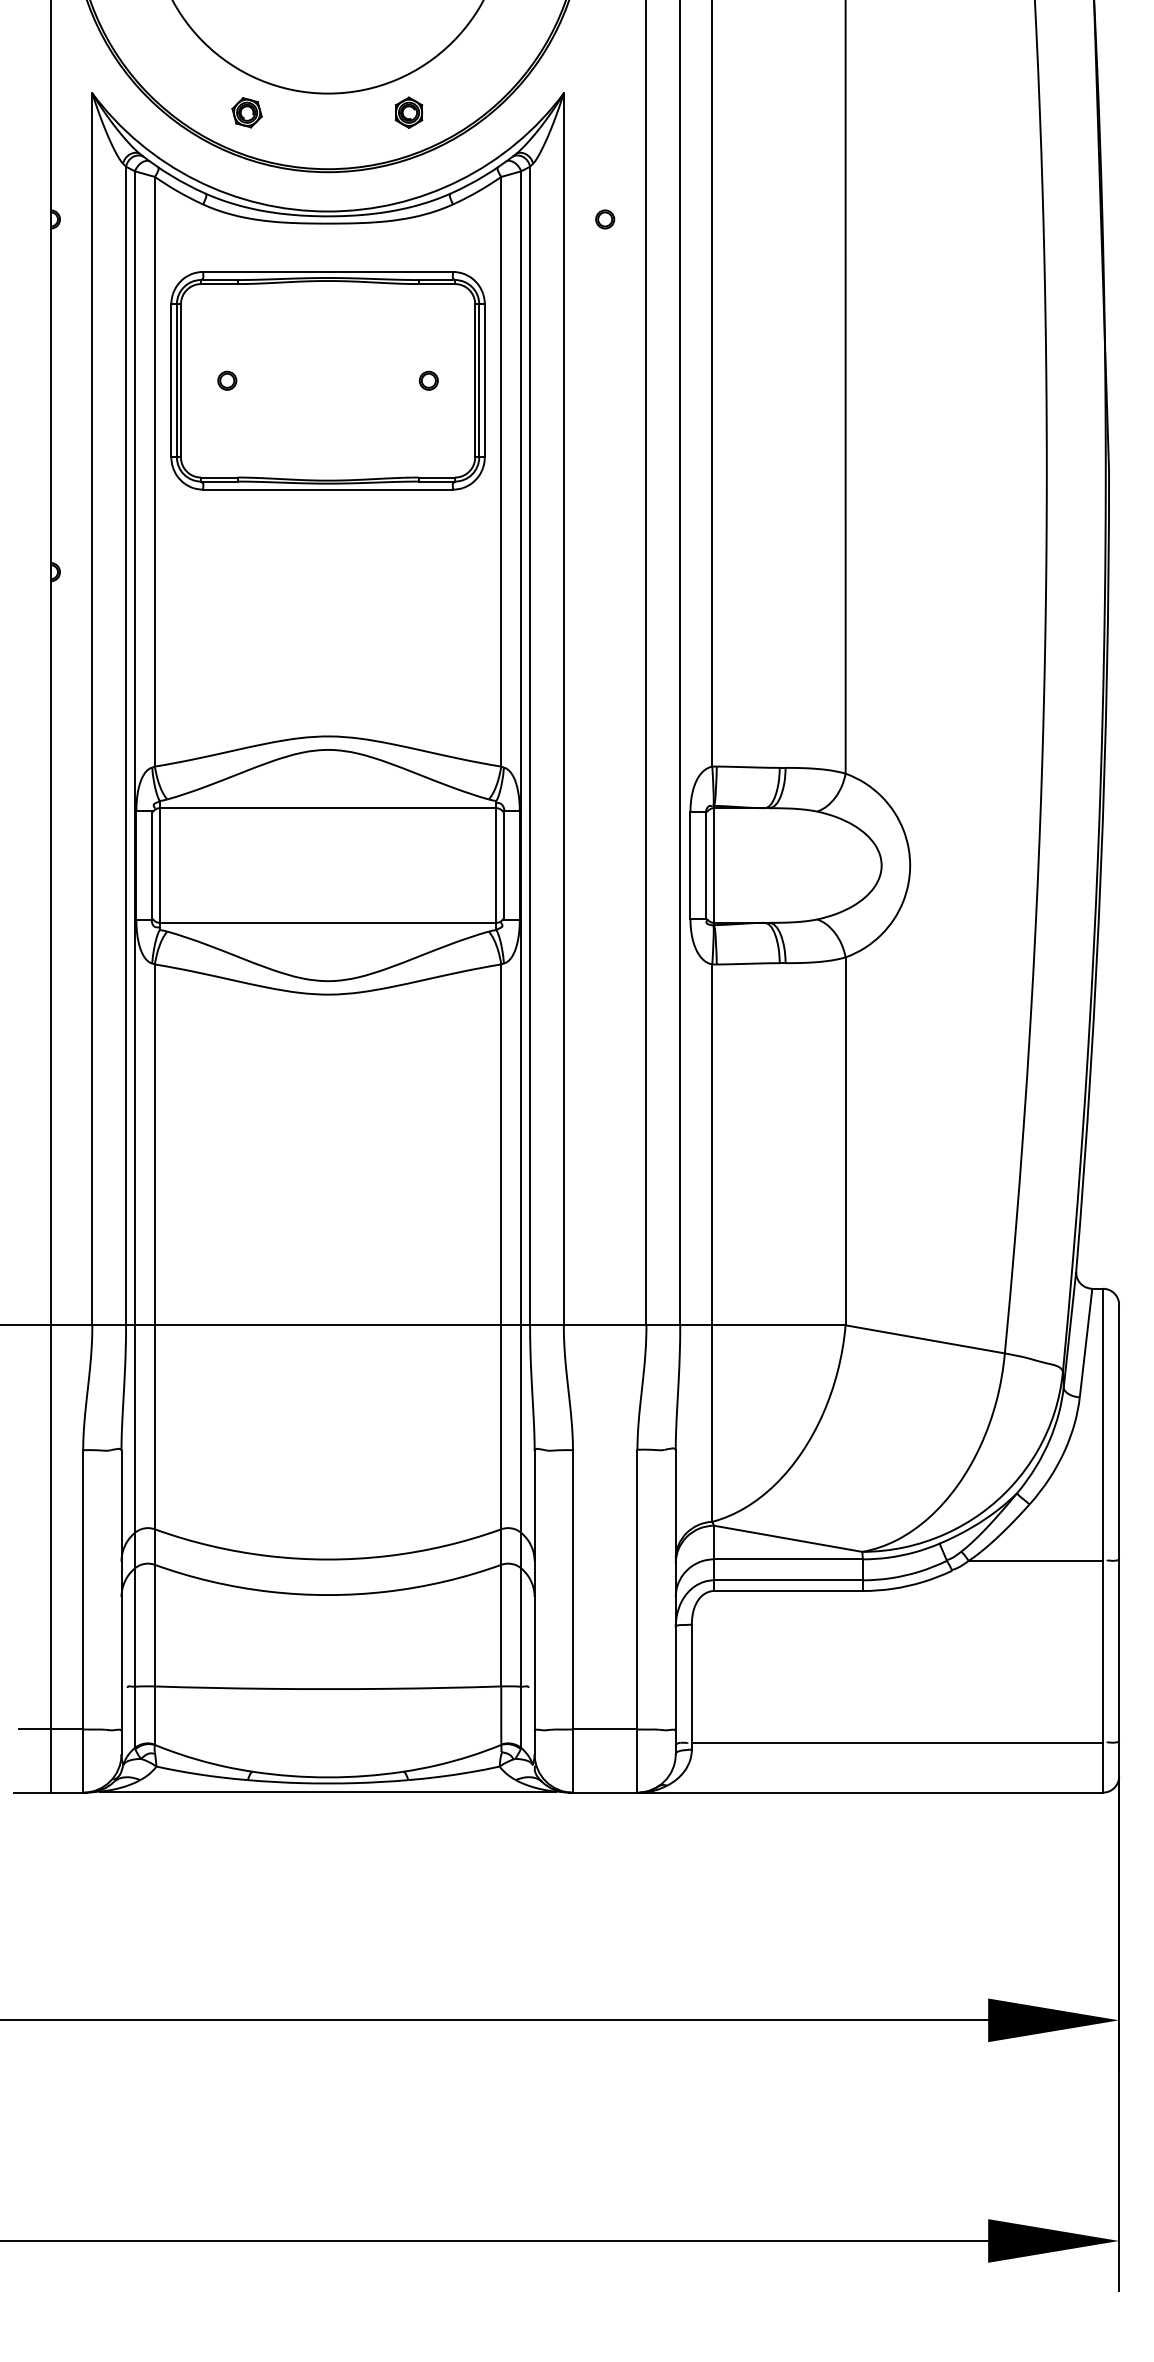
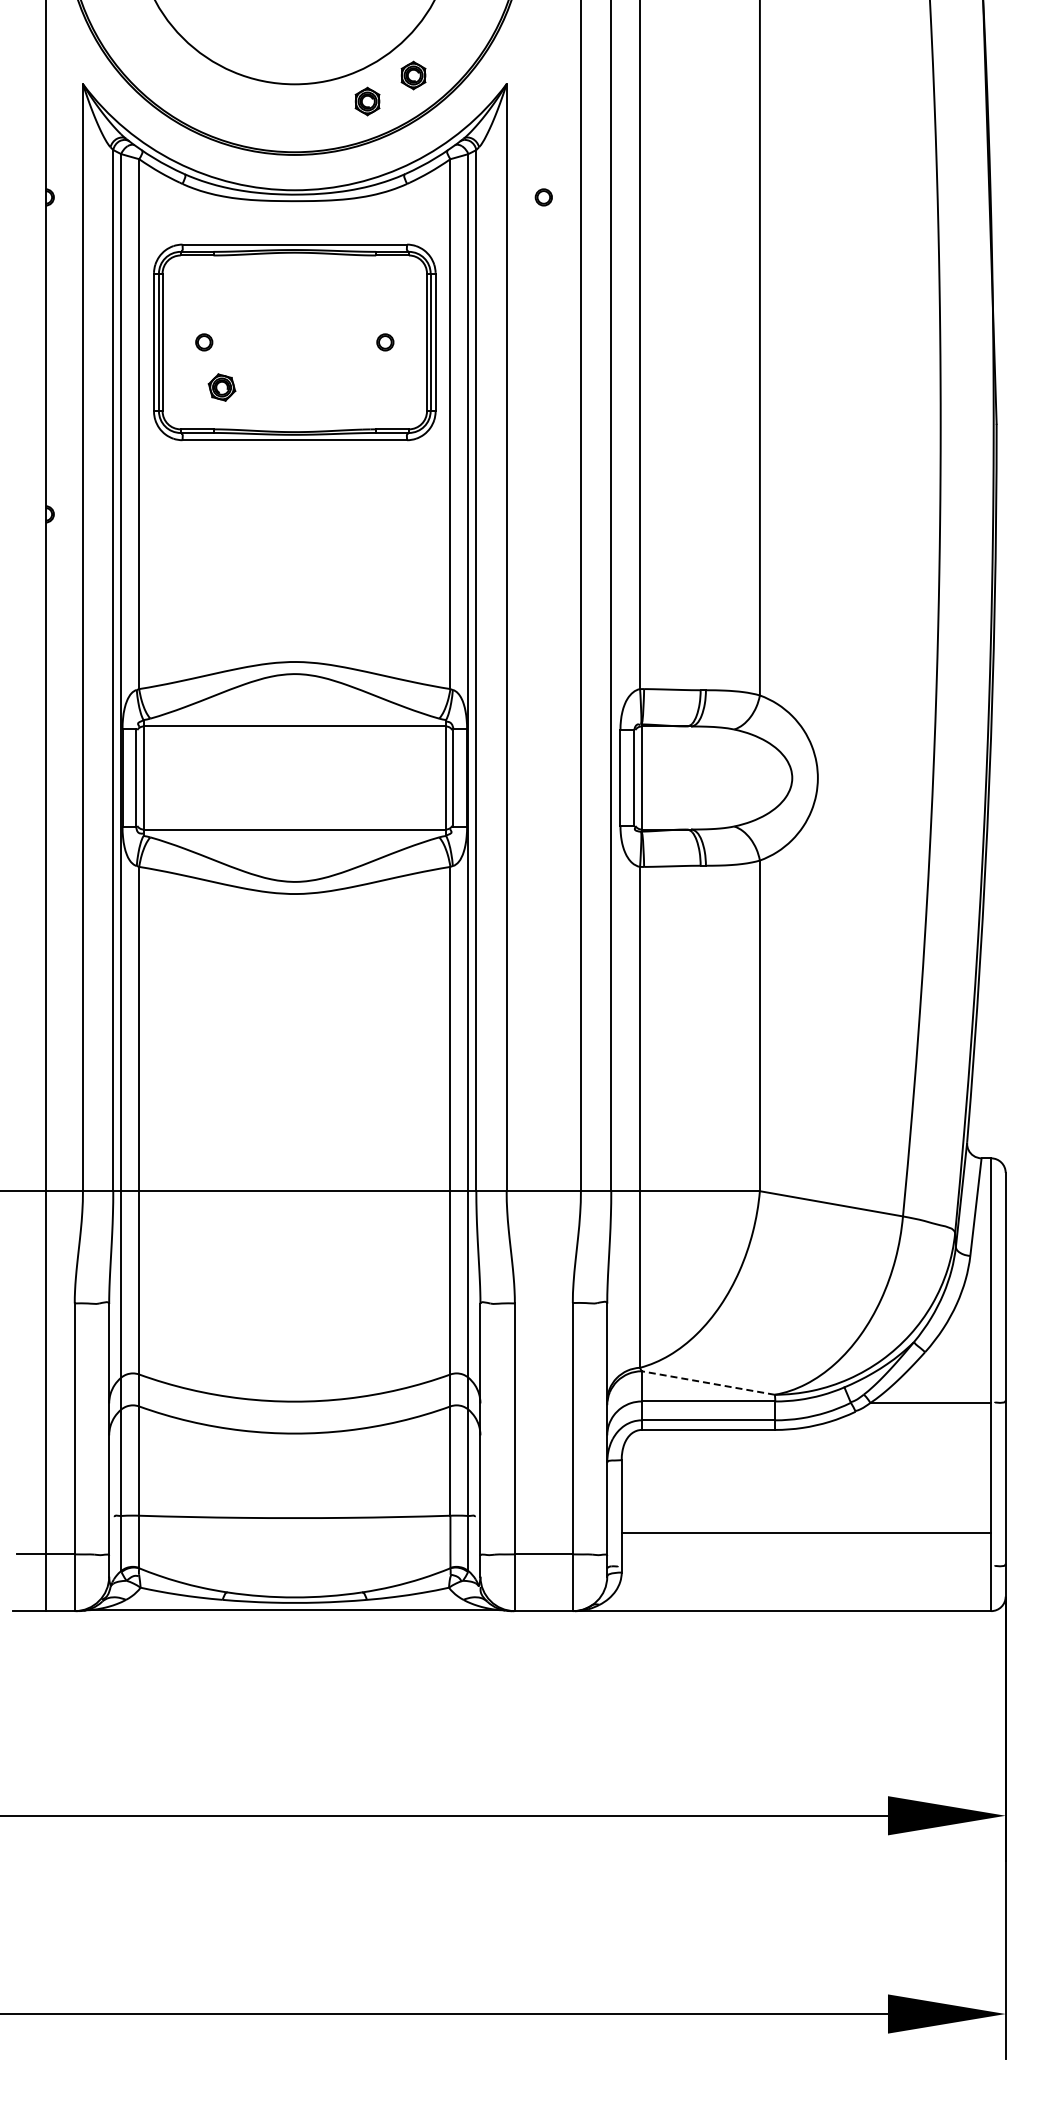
part: (460, 83) -> (413, 75), added
part: (246, 112) -> (221, 387), moved
line: (788, 1539) -> (708, 1383), solid -> dashed
line: (897, 1742) -> (806, 1533), moved

